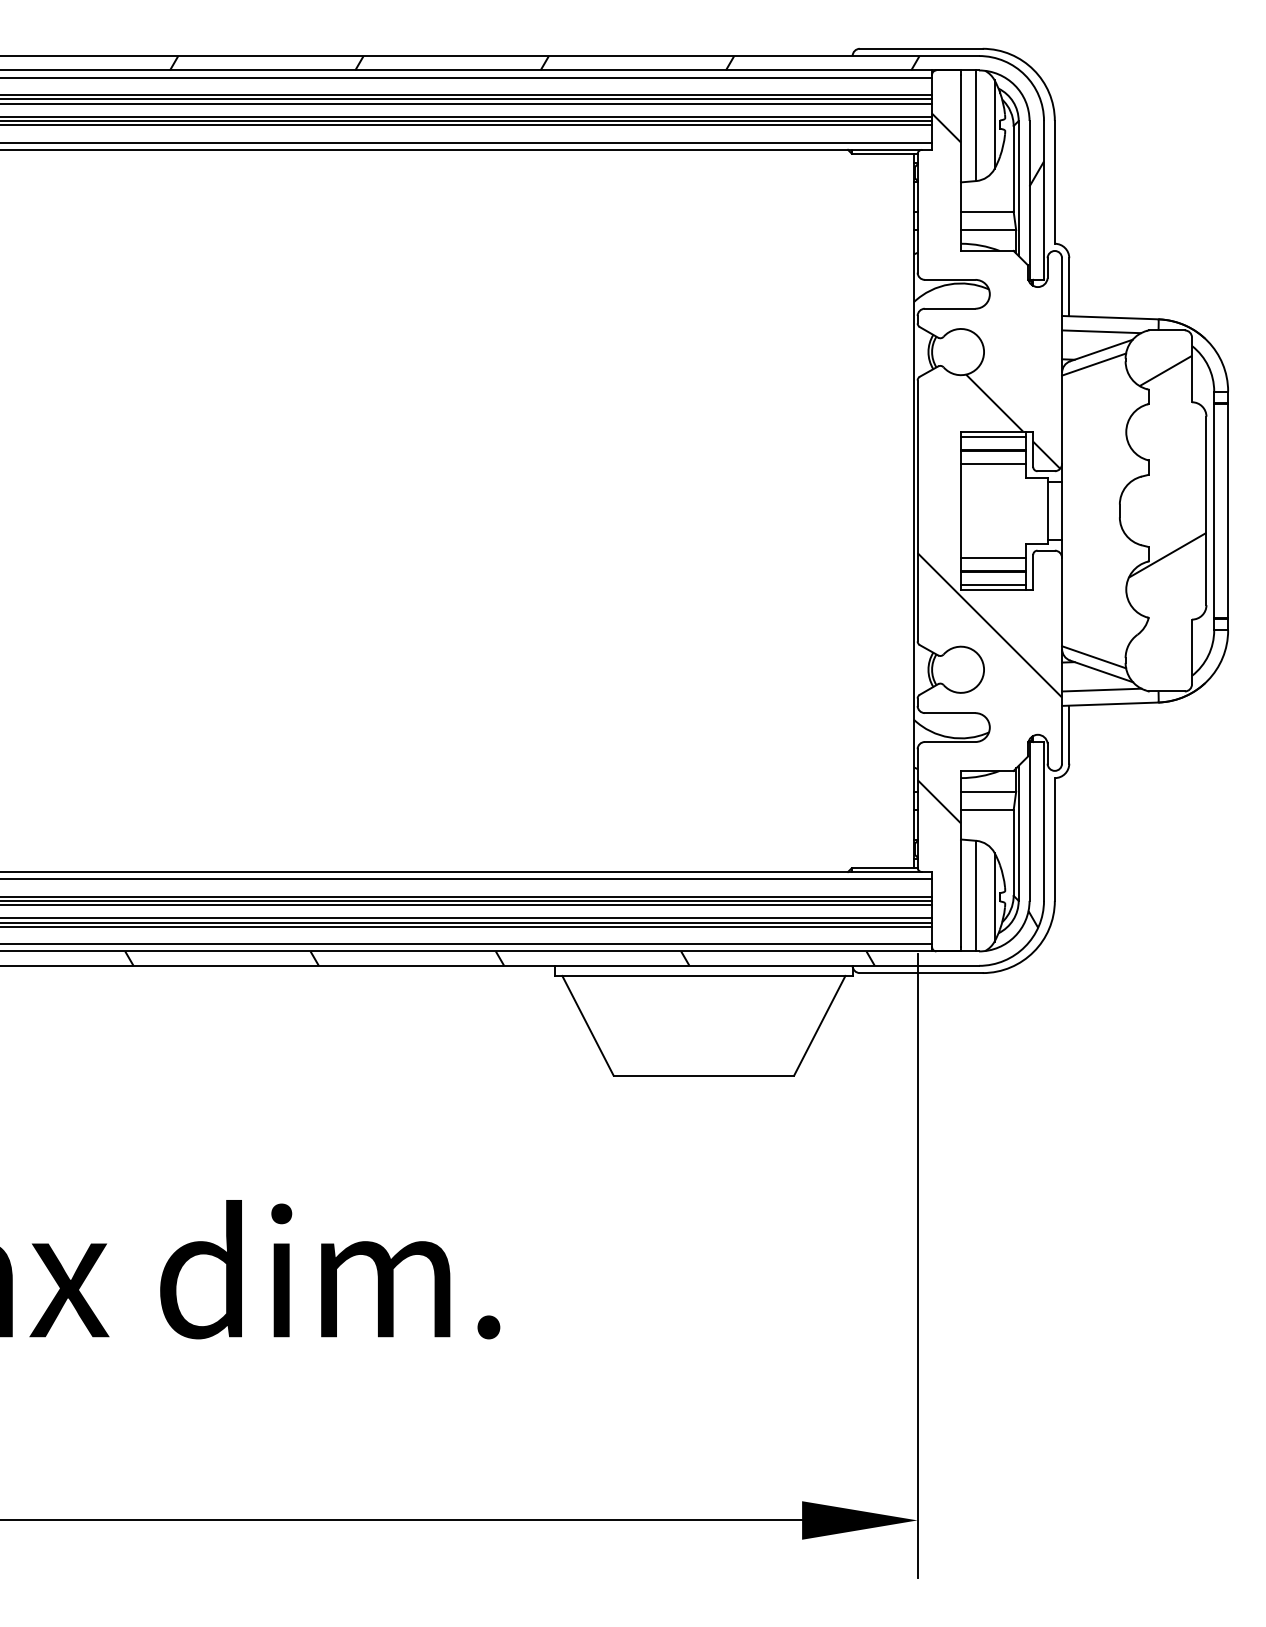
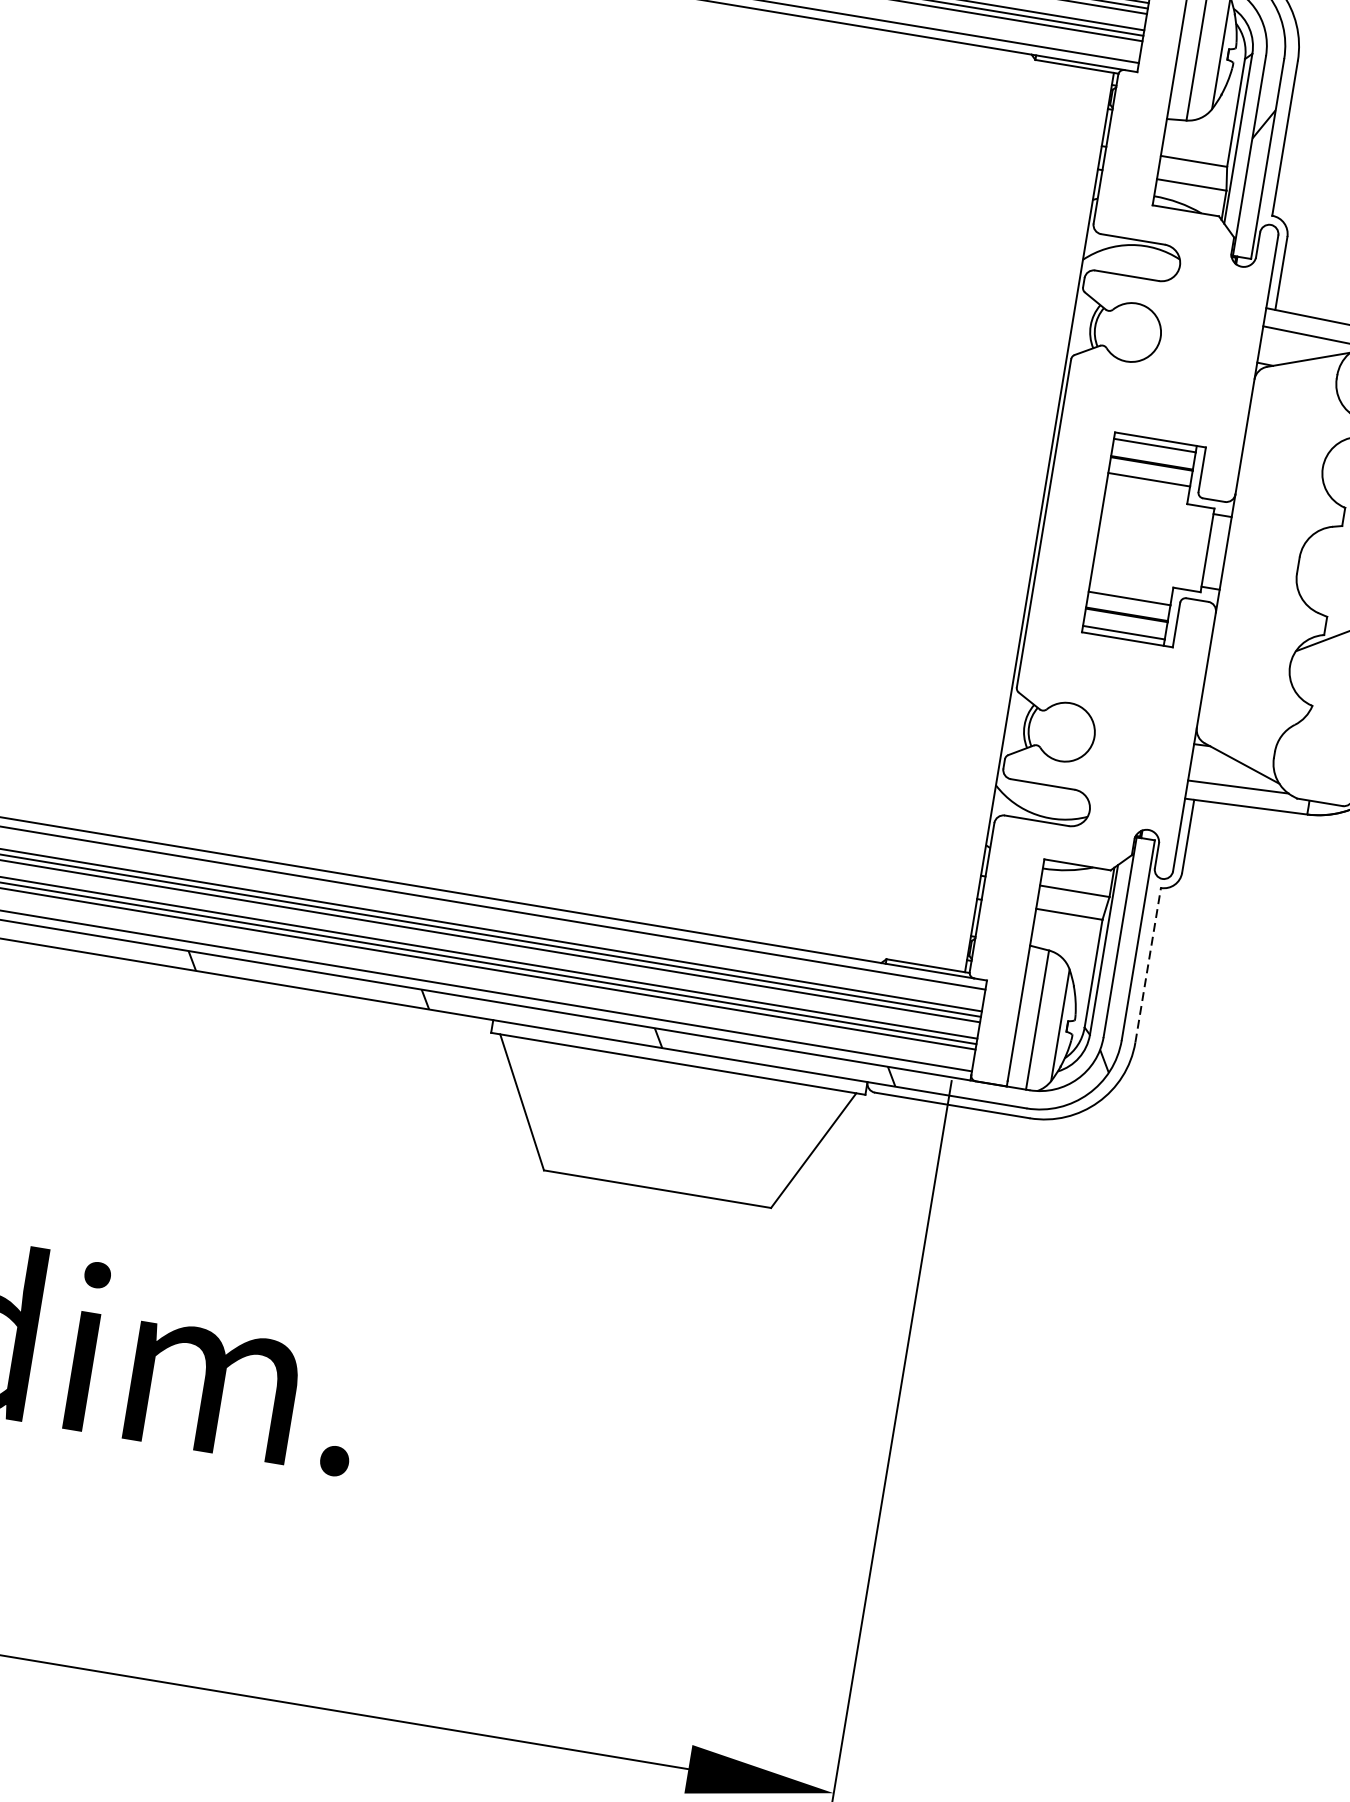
line: (1094, 364) -> (1296, 375), removed
hatch: (989, 468) -> (1143, 484), removed
line: (1094, 657) -> (1235, 744), removed
line: (1054, 839) -> (1147, 965), solid -> dashed

